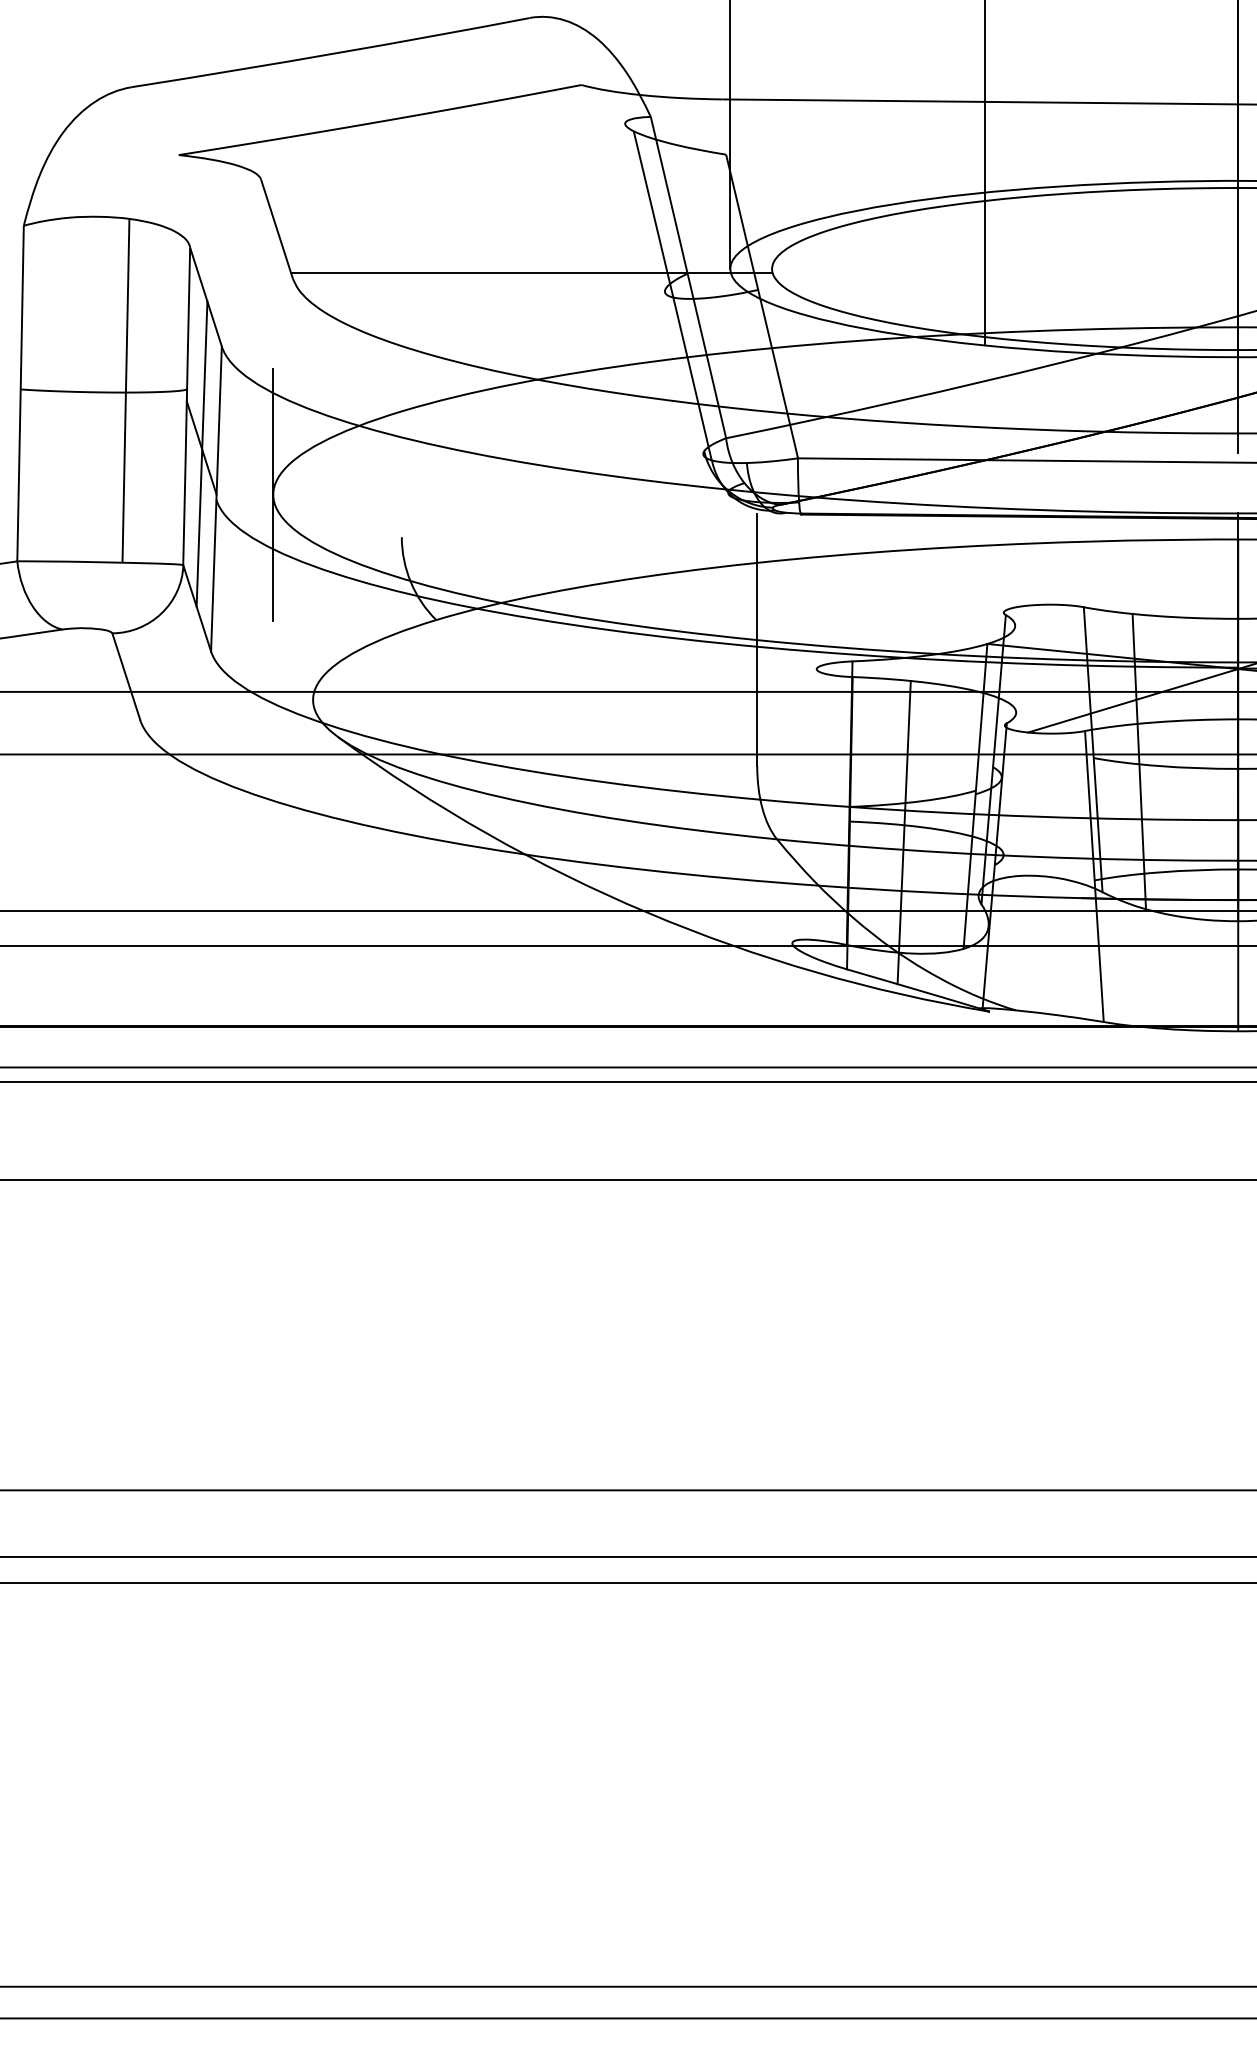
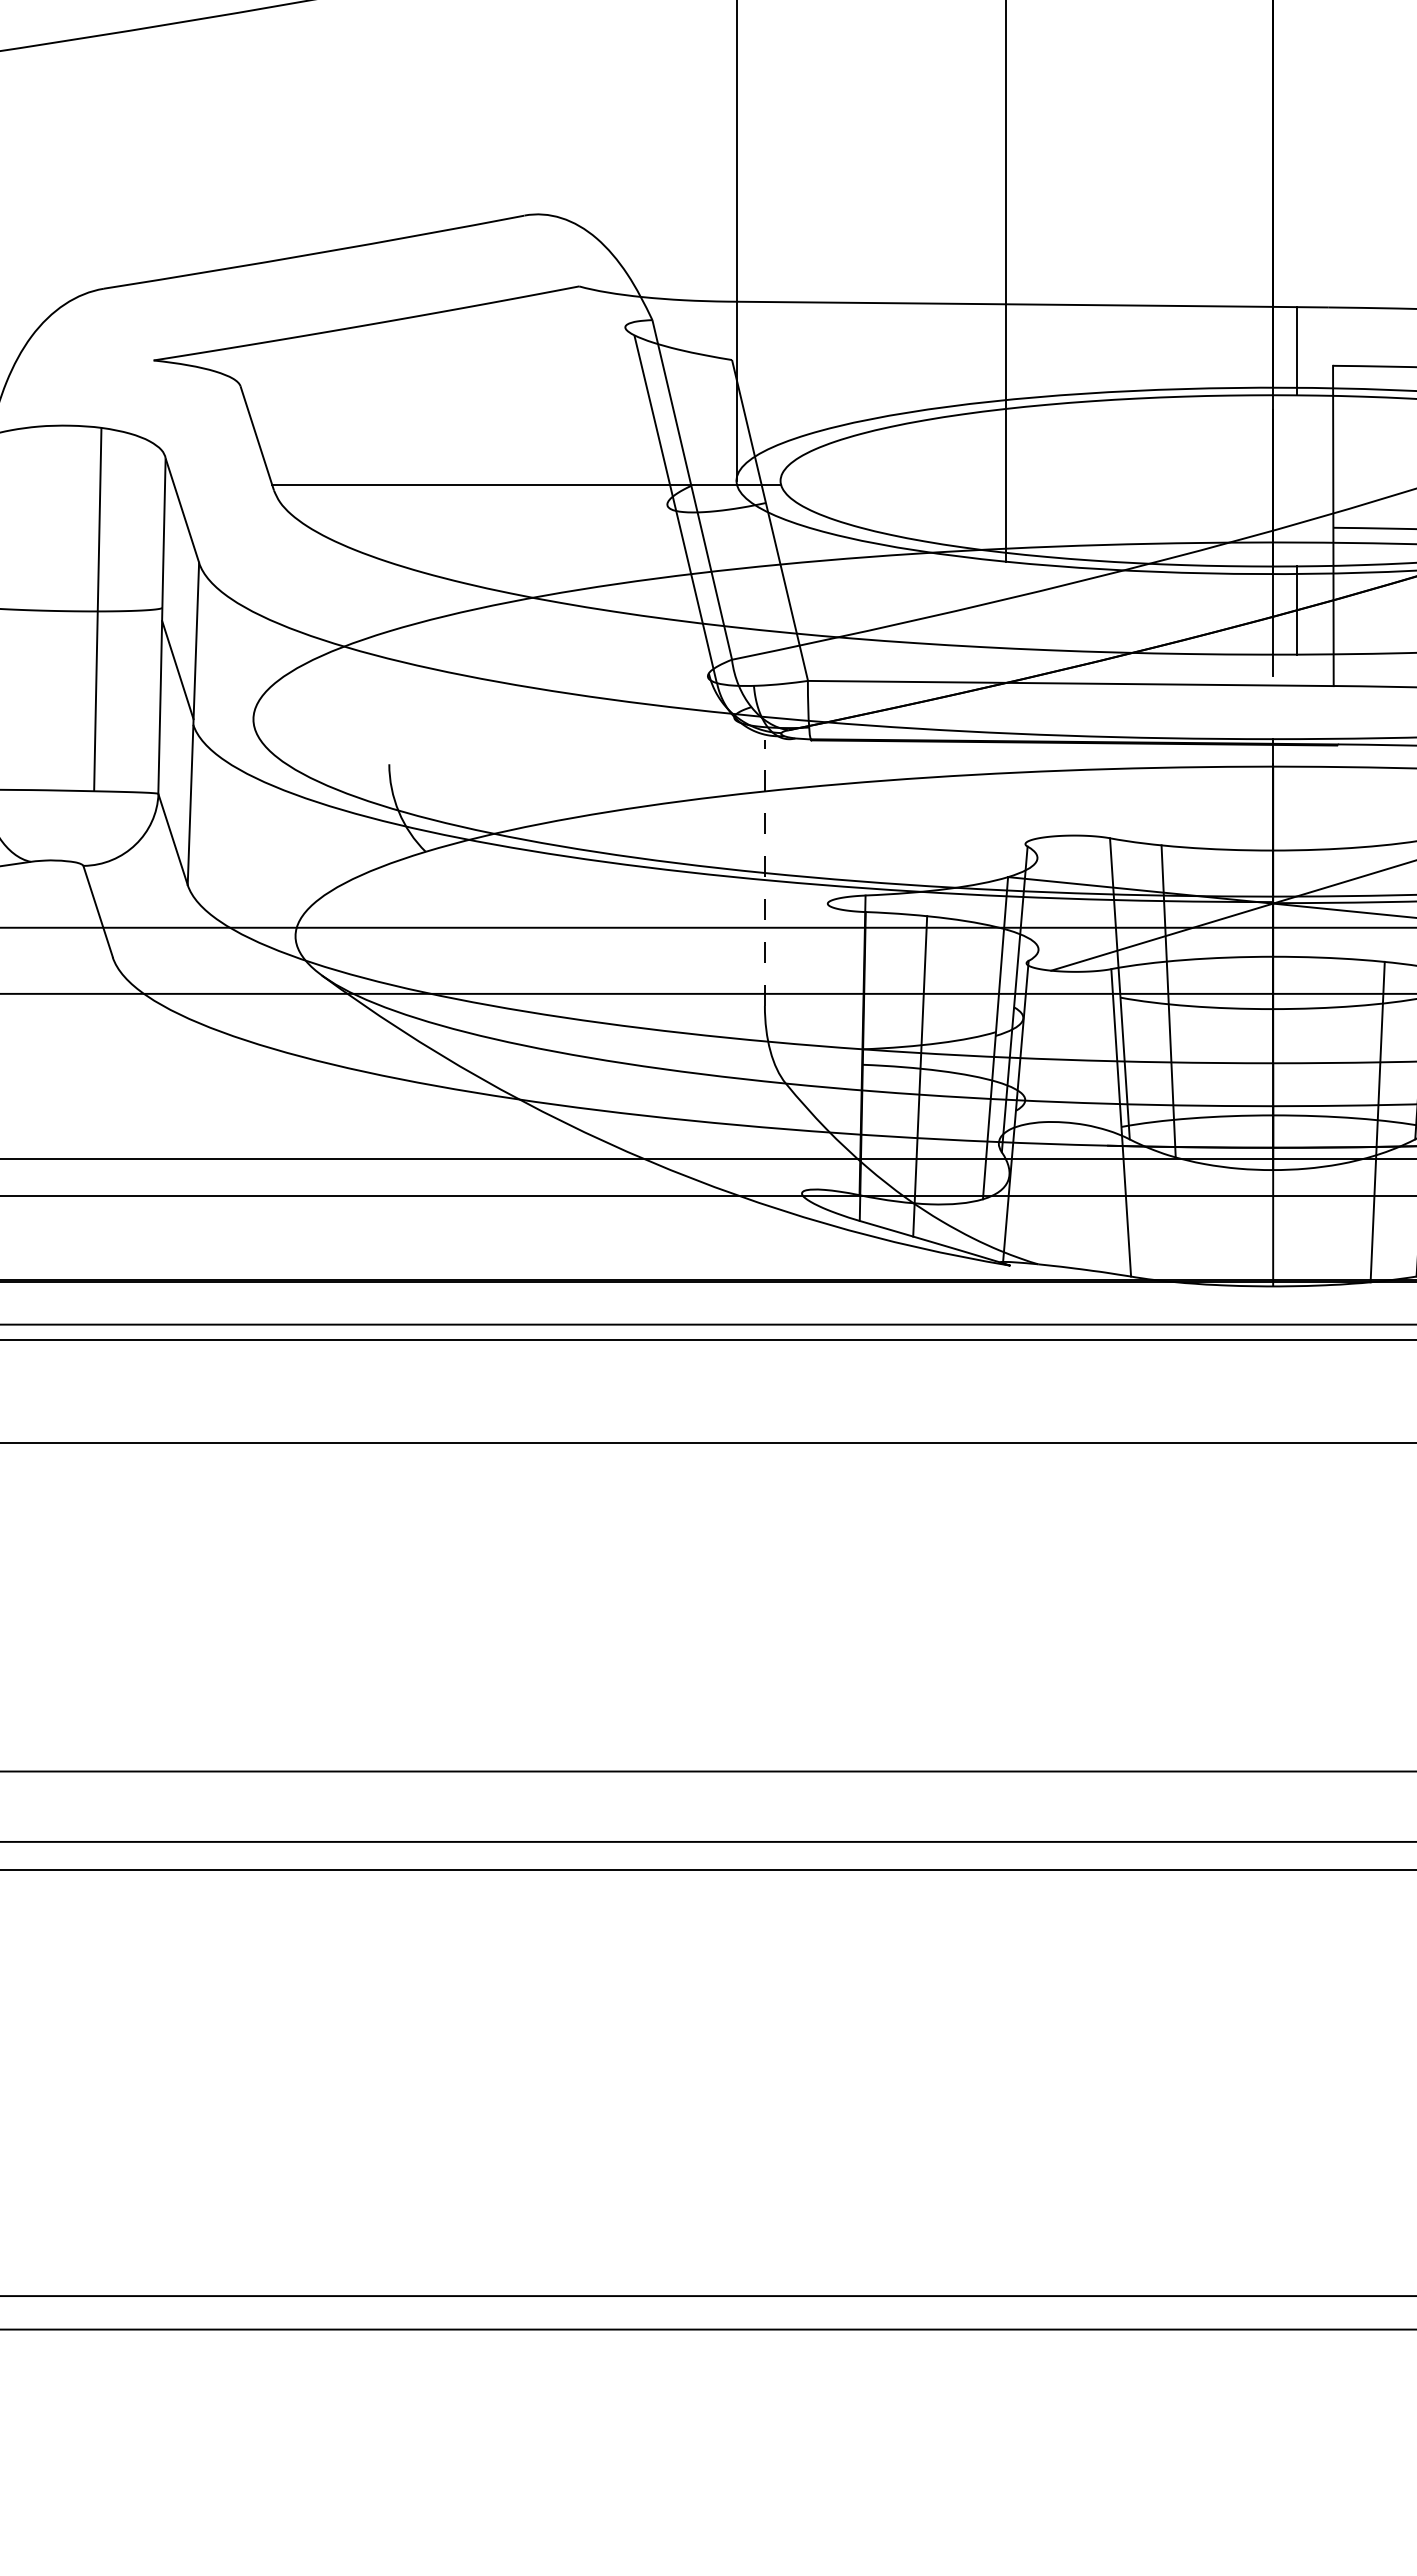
line: (201, 454) -> (177, 676), removed
line: (273, 494) -> (253, 719), removed
line: (756, 639) -> (764, 872), solid -> dashed

